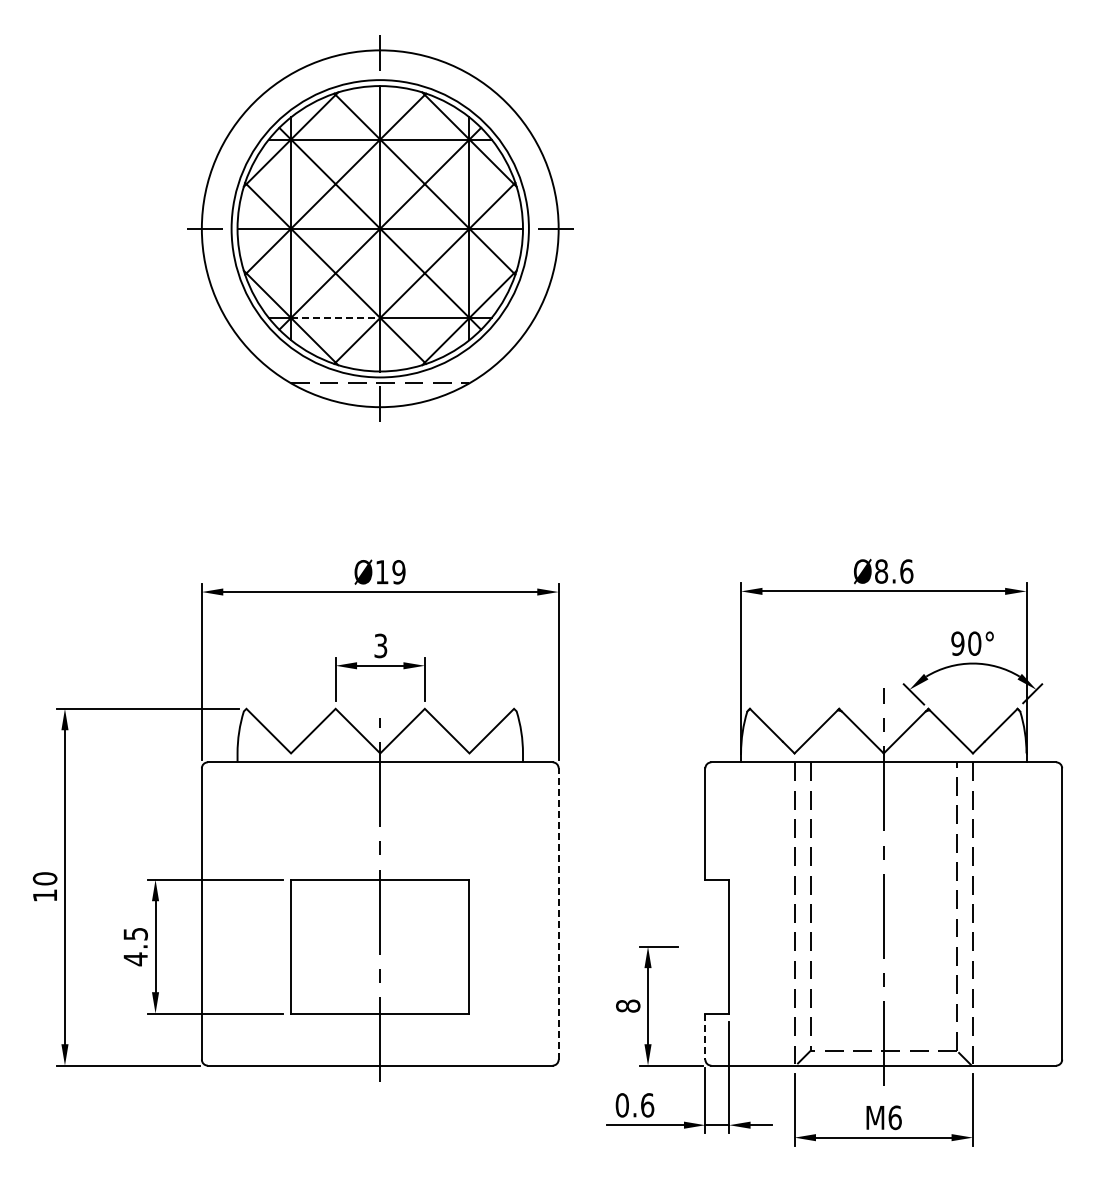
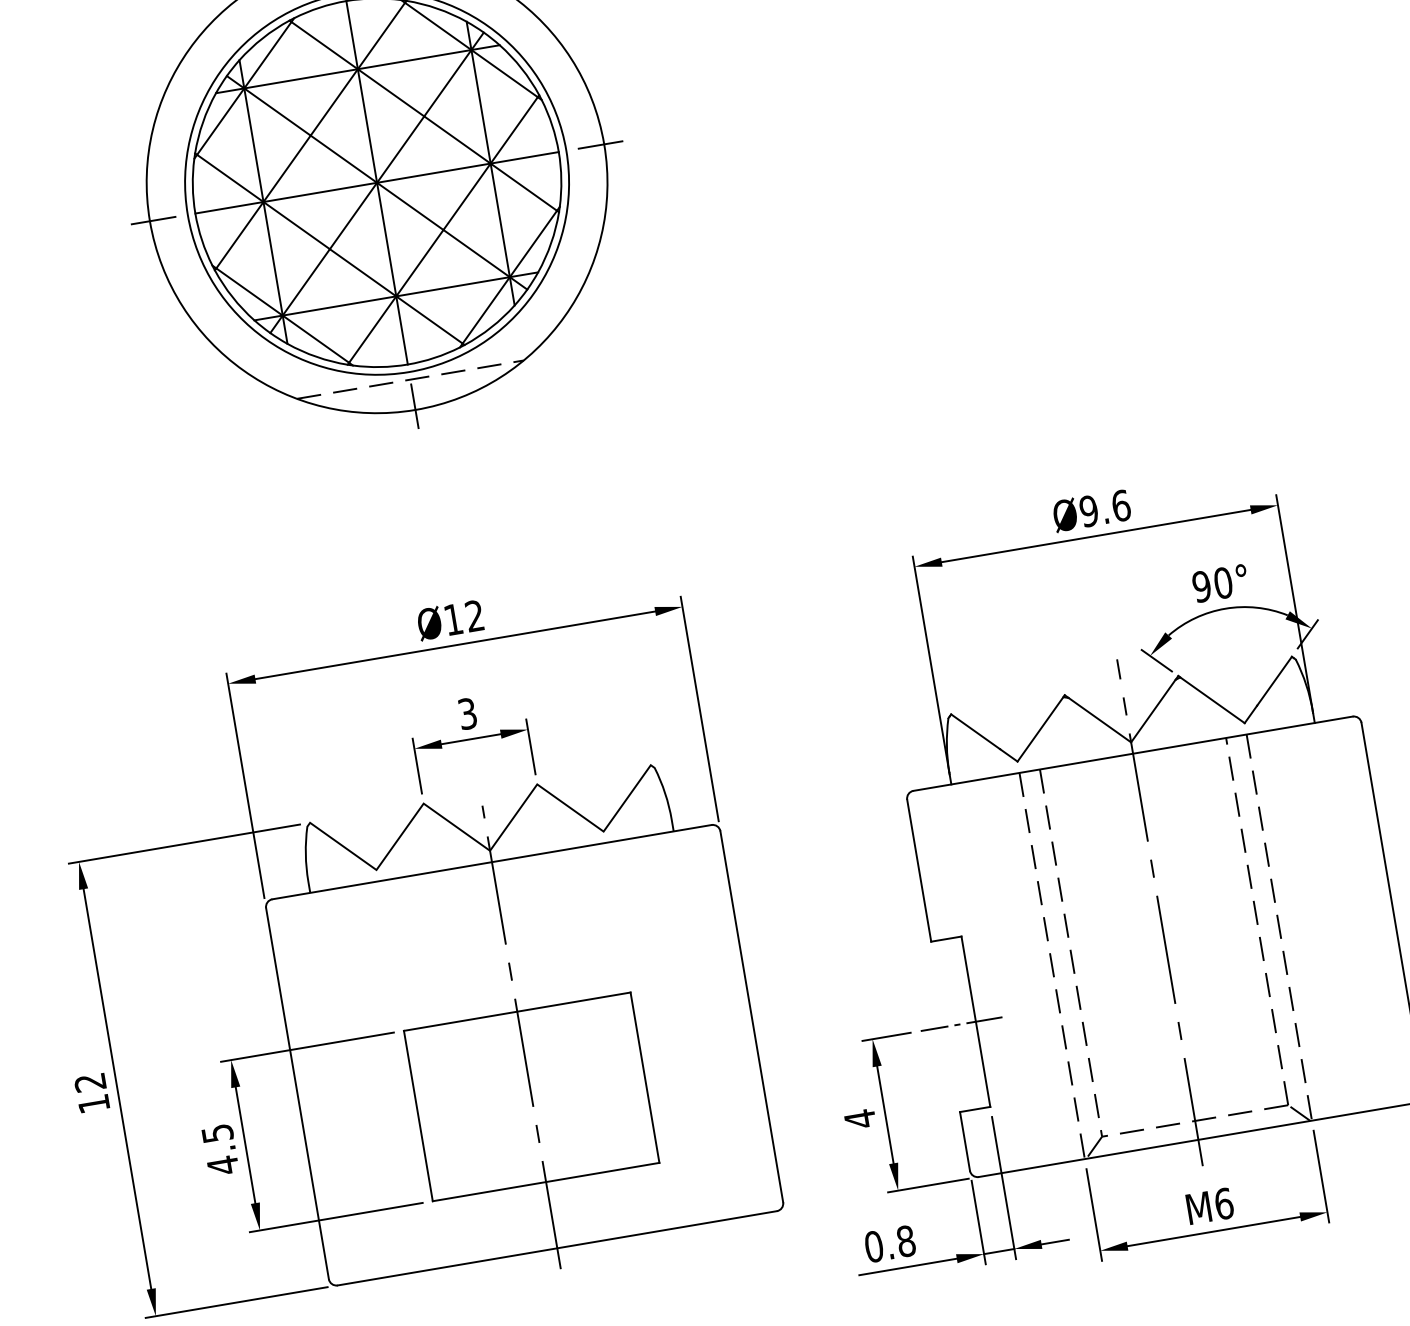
line: (335, 317) -> (339, 305), dashed -> solid
text: (881, 571) -> (1089, 511), Ø8.6 -> Ø9.6
text: (398, 572) -> (474, 616), Ø19 -> Ø12
text: (44, 878) -> (89, 1082), 10 -> 12
line: (558, 914) -> (751, 1017), dashed -> solid
line: (717, 946) -> (961, 1023), added
text: (628, 1006) -> (860, 1119), 8 -> 4
line: (705, 1037) -> (965, 1142), dashed -> solid
text: (647, 1105) -> (906, 1241), 0.6 -> 0.8

